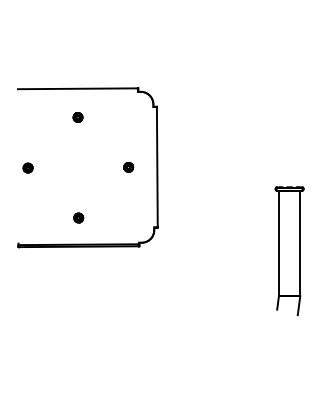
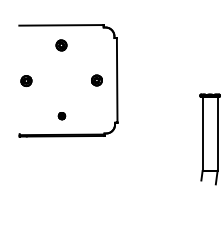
part: (77, 117) -> (61, 45), size x1.6
part: (27, 167) -> (26, 80), size x1.6
part: (128, 167) -> (96, 80), size x1.6

